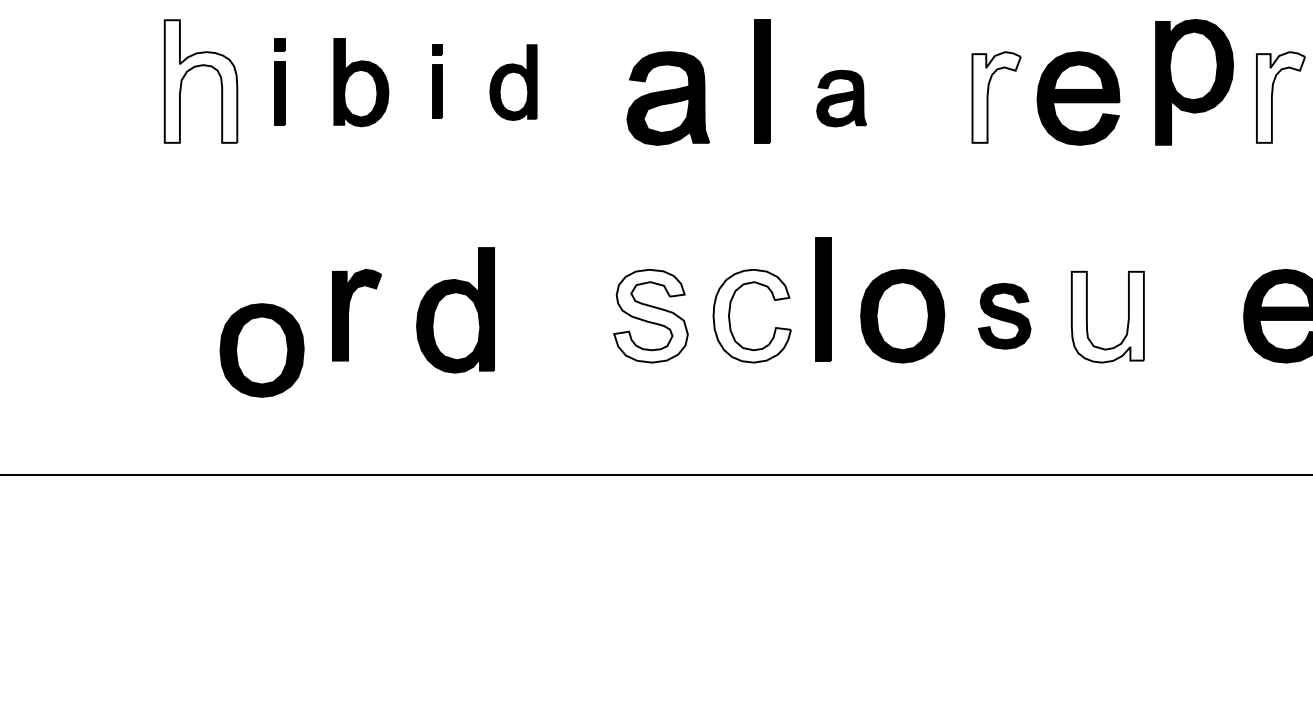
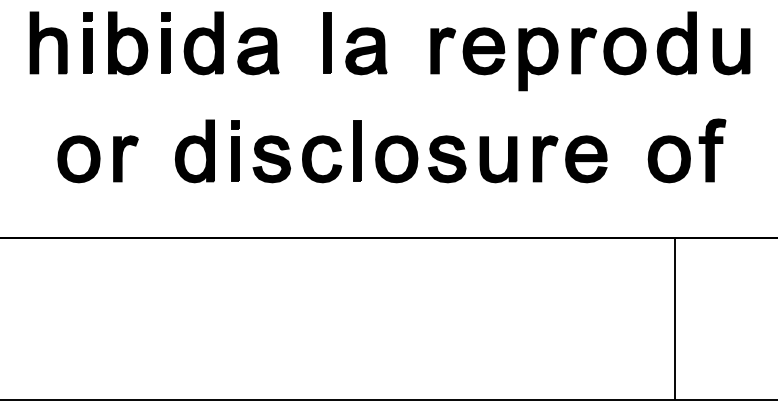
fill: (200, 80) -> (48, 42), added
part: (279, 80) -> (87, 42), size x1.43
part: (436, 80) -> (165, 42), size x1.67
part: (361, 82) -> (128, 43), size x1.43
part: (513, 82) -> (203, 43), size x1.67
part: (1194, 82) -> (538, 59), moved
fill: (996, 96) -> (443, 50), added
fill: (1281, 96) -> (584, 50), added
part: (668, 98) -> (258, 51), moved
part: (841, 98) -> (366, 51), size x1.67
part: (577, 298) -> (235, 150), added
part: (454, 310) -> (194, 151), moved
part: (1202, 314) -> (545, 158), added
fill: (650, 316) -> (271, 159), added
fill: (751, 316) -> (321, 159), added
part: (1005, 316) -> (447, 159), size x1.43
fill: (1107, 316) -> (498, 159), added
part: (261, 350) -> (78, 159), moved

